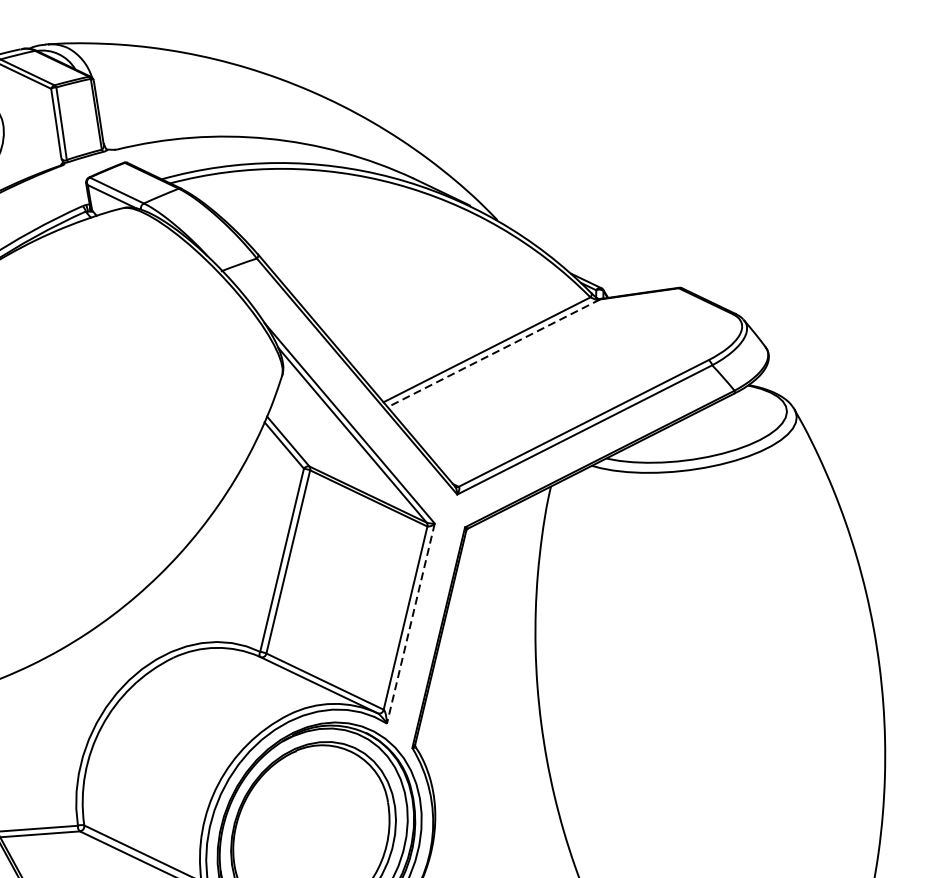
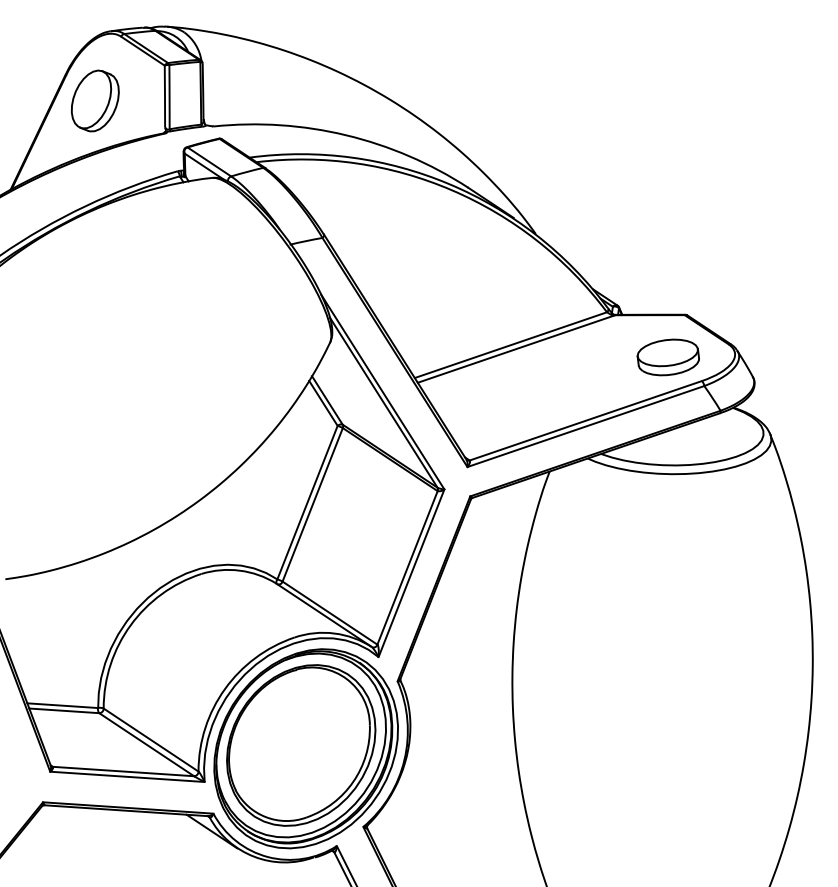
part: (666, 338) -> (667, 357), added
line: (494, 353) -> (516, 349), dashed -> solid
line: (410, 623) -> (411, 573), dashed -> solid

